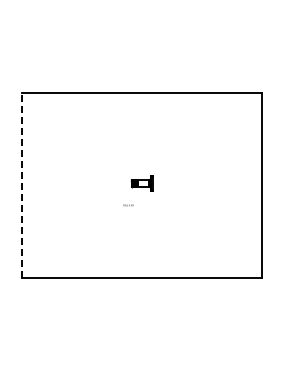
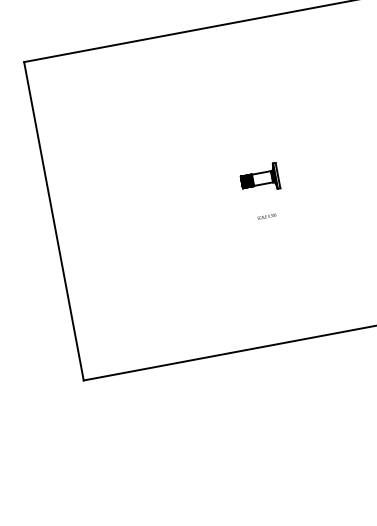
line: (21, 185) -> (53, 221), dashed -> solid
text: (128, 205) -> (267, 216), moved

